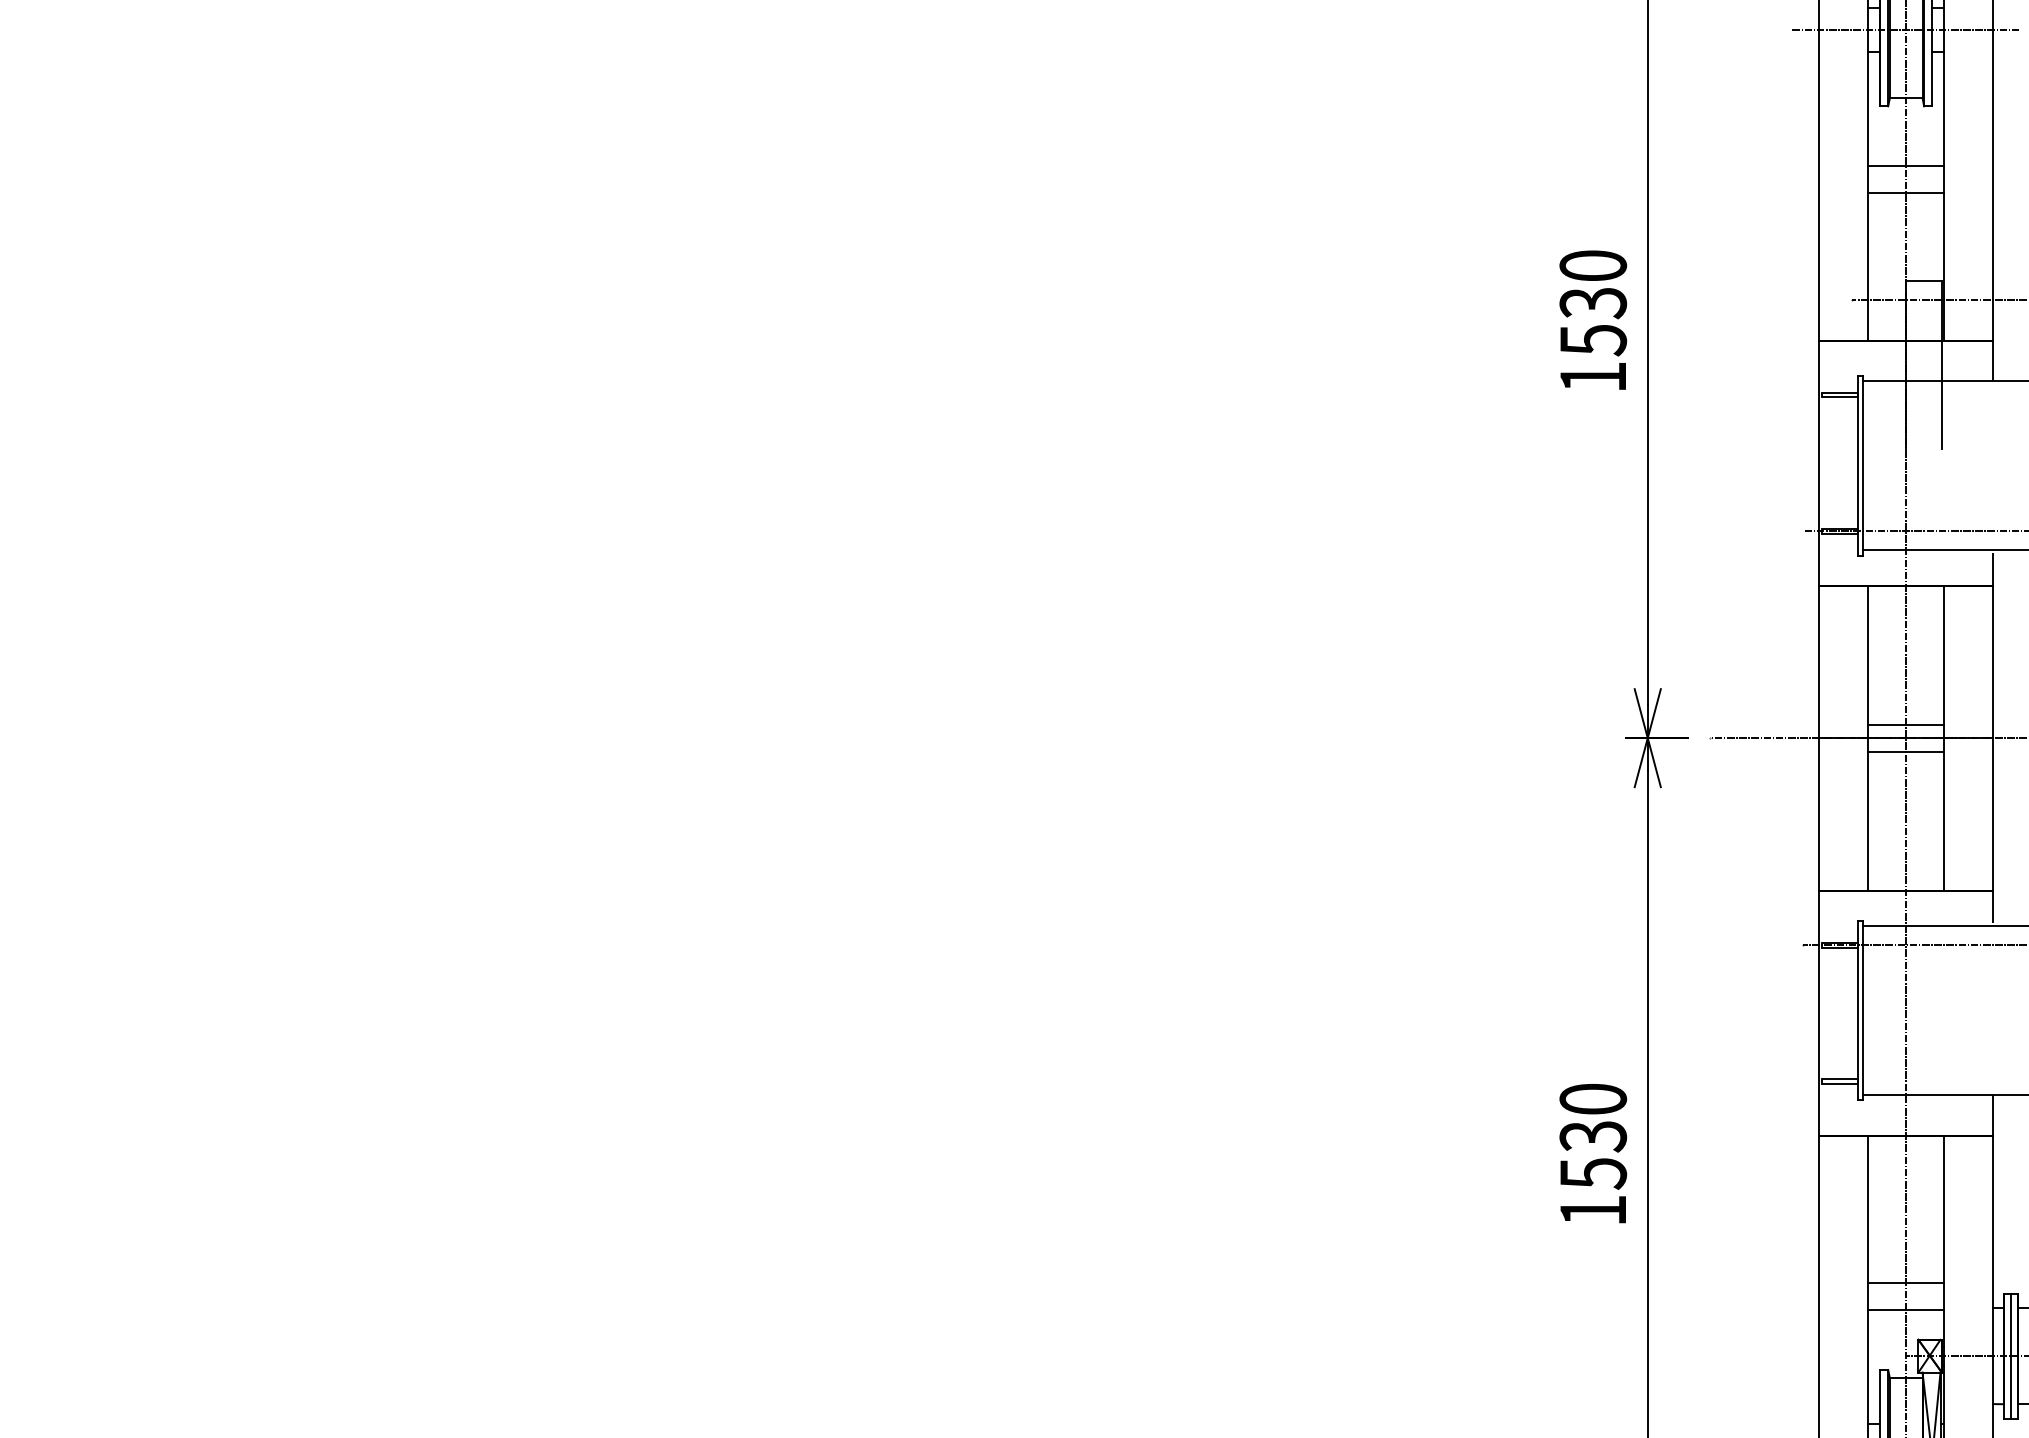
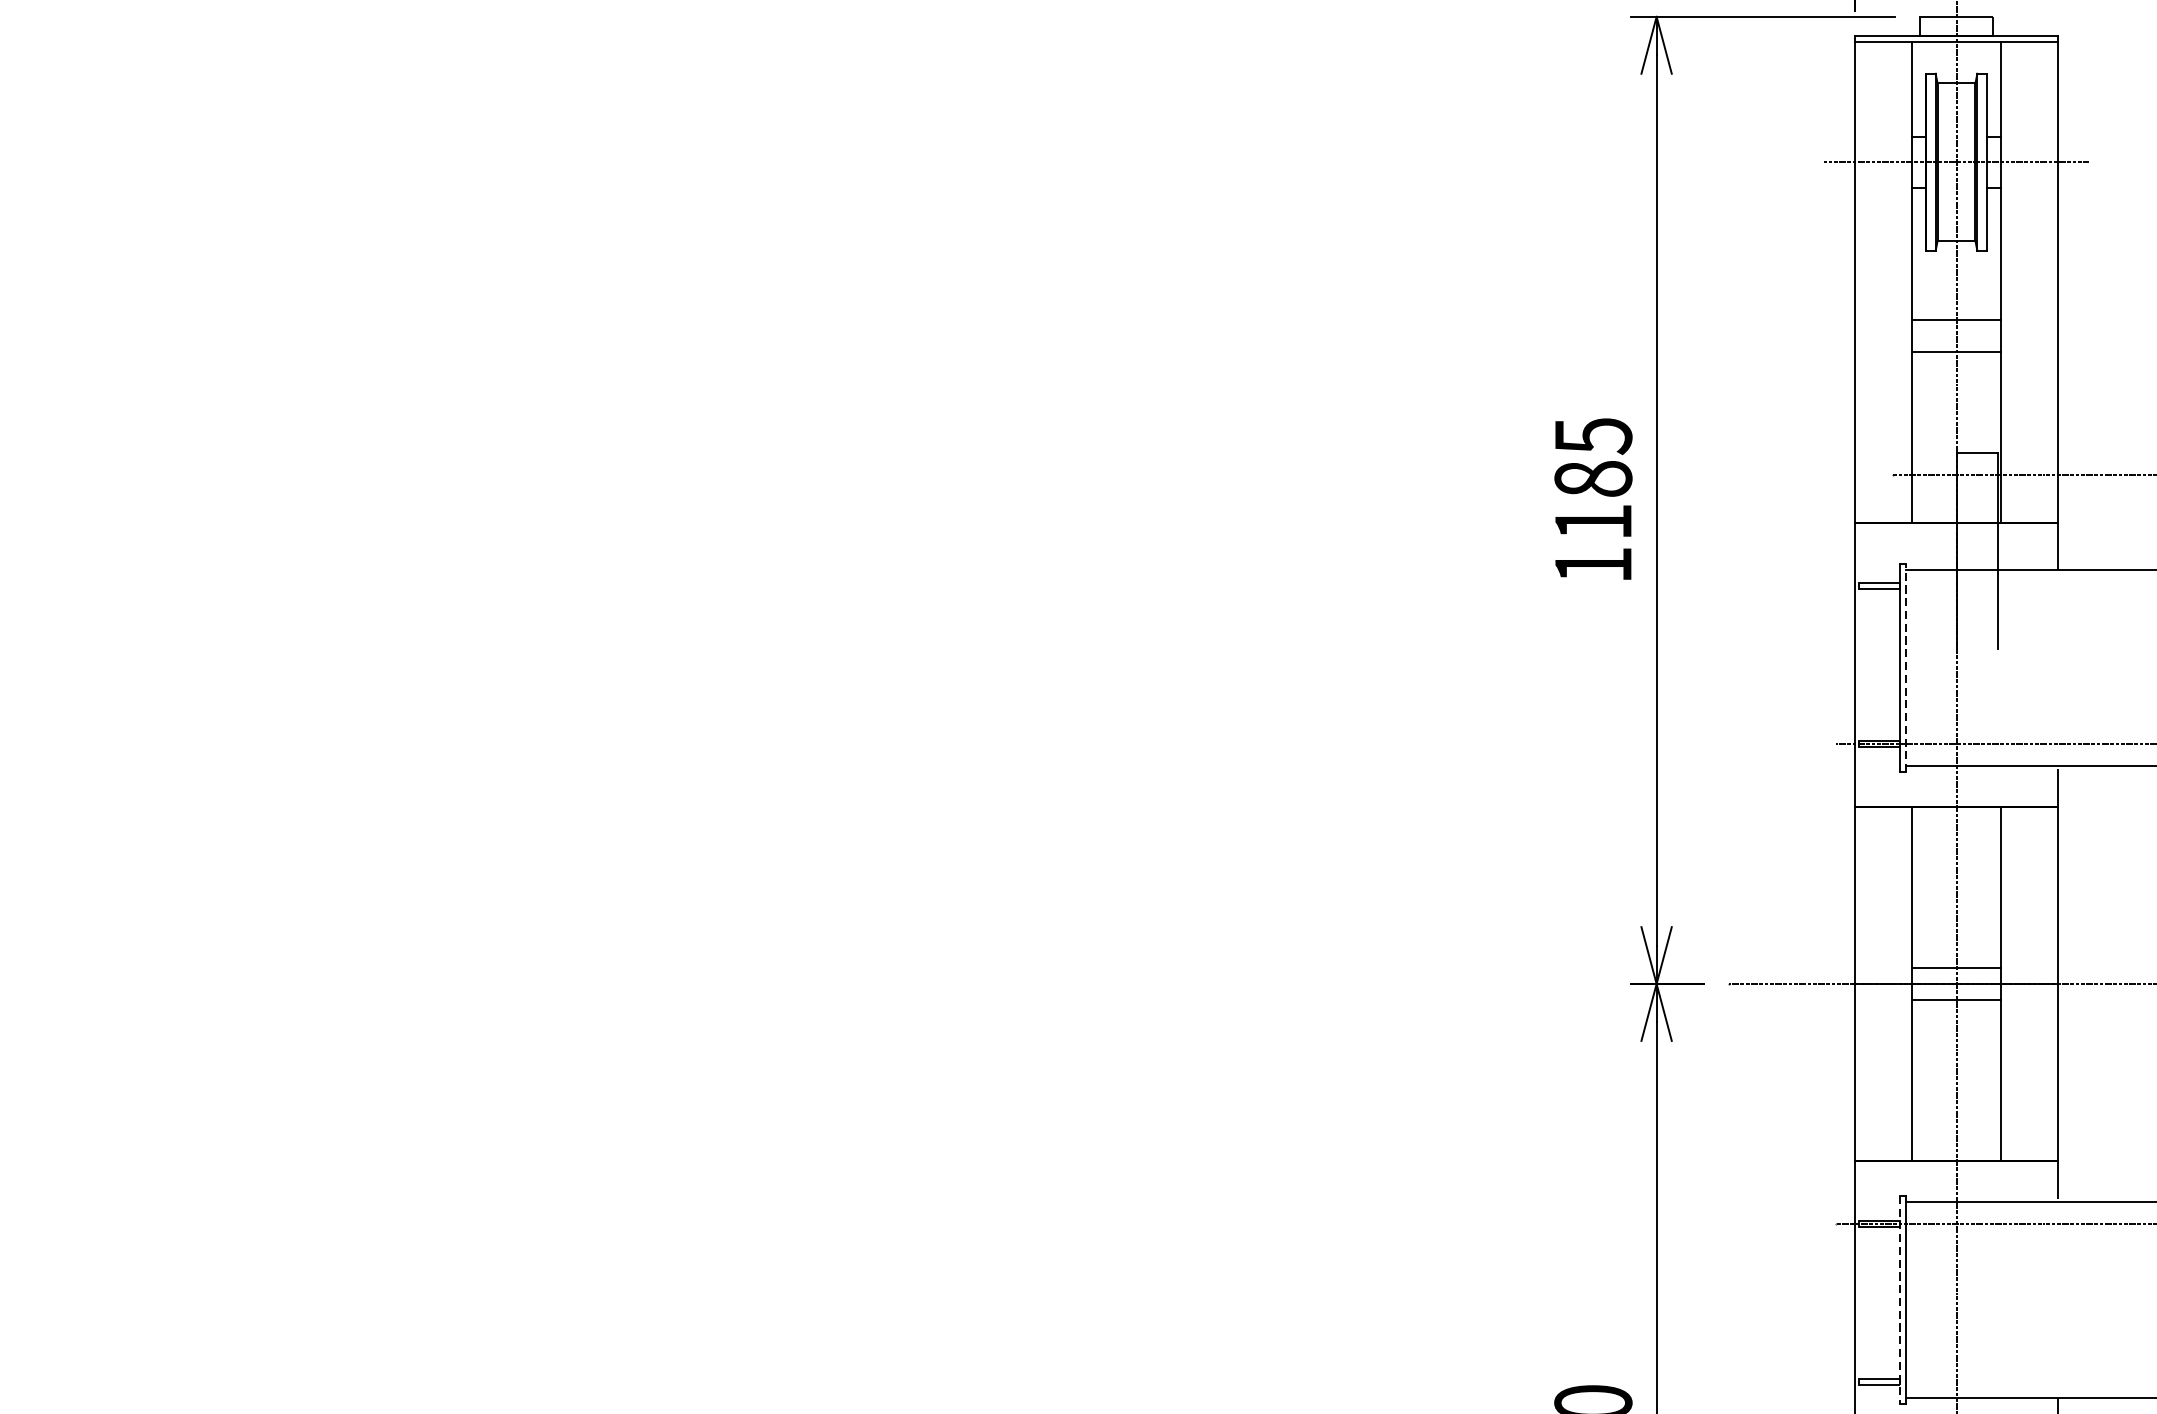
text: (1593, 303) -> (1593, 479), 1530 -> 1185
line: (1862, 465) -> (1905, 667), solid -> dashed
line: (1857, 1010) -> (1900, 1300), solid -> dashed

